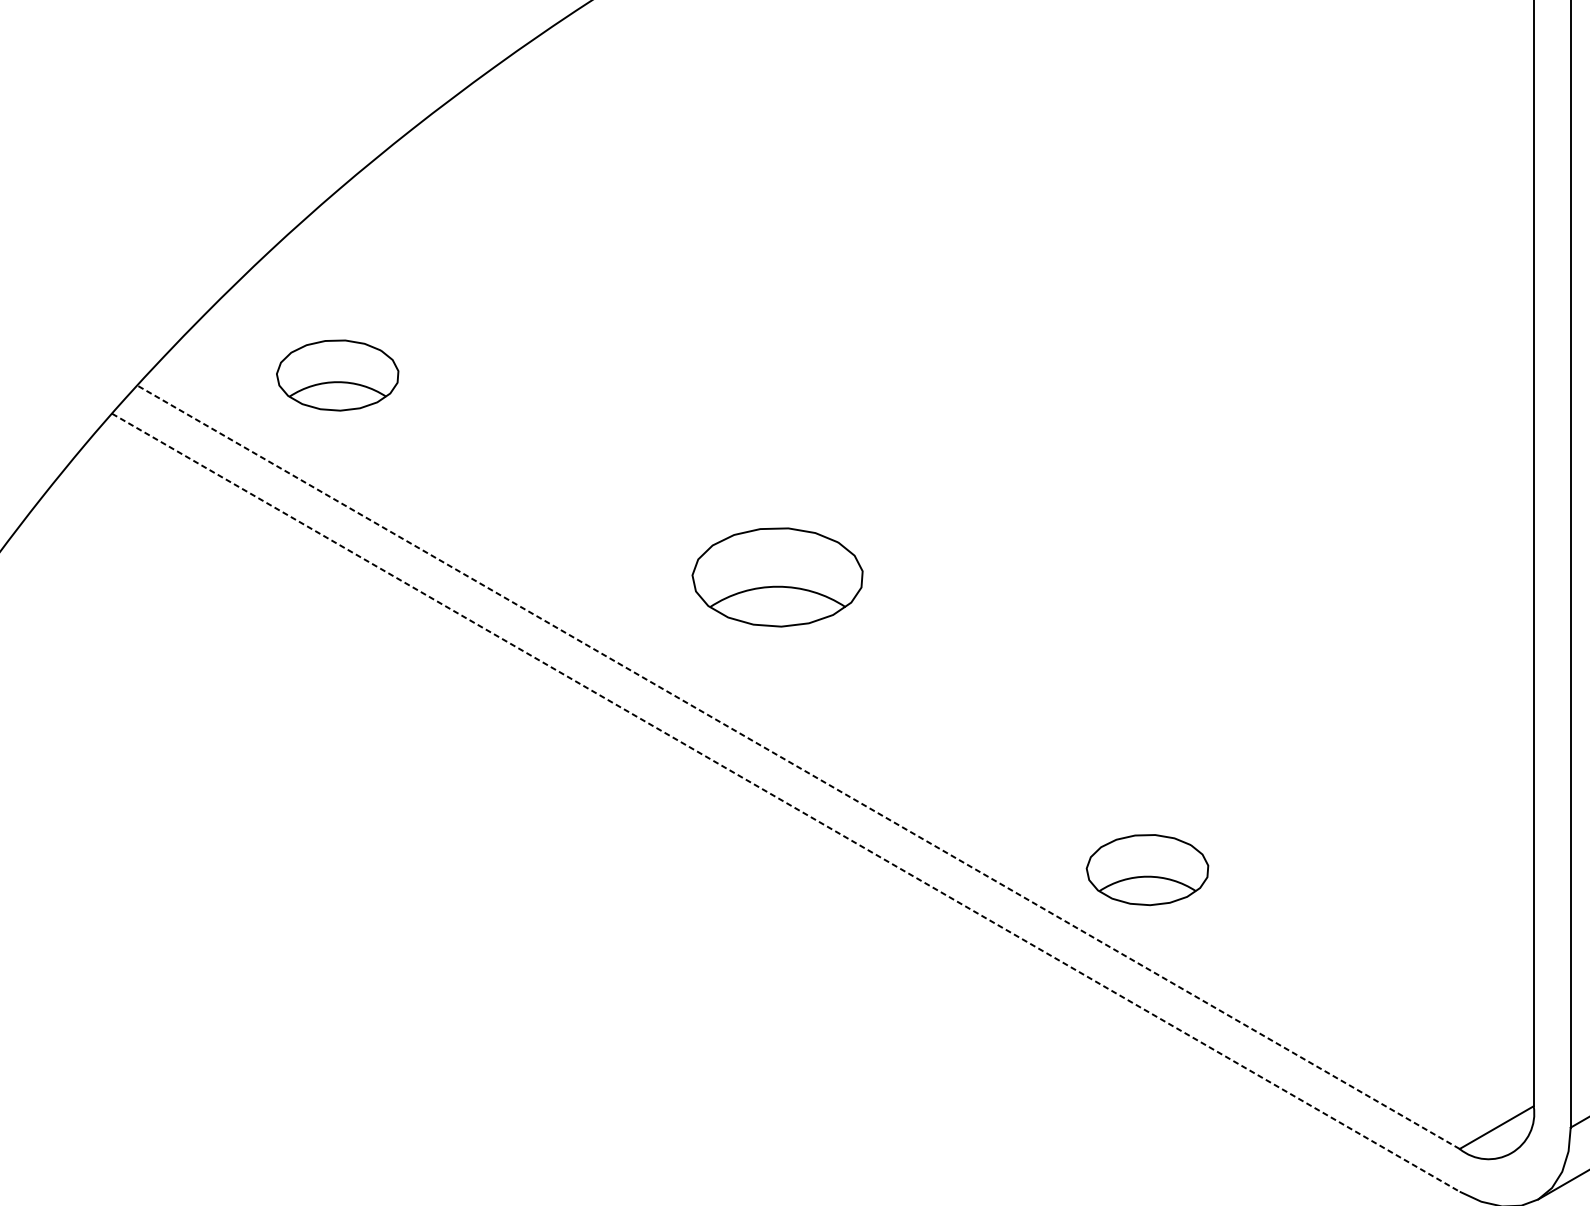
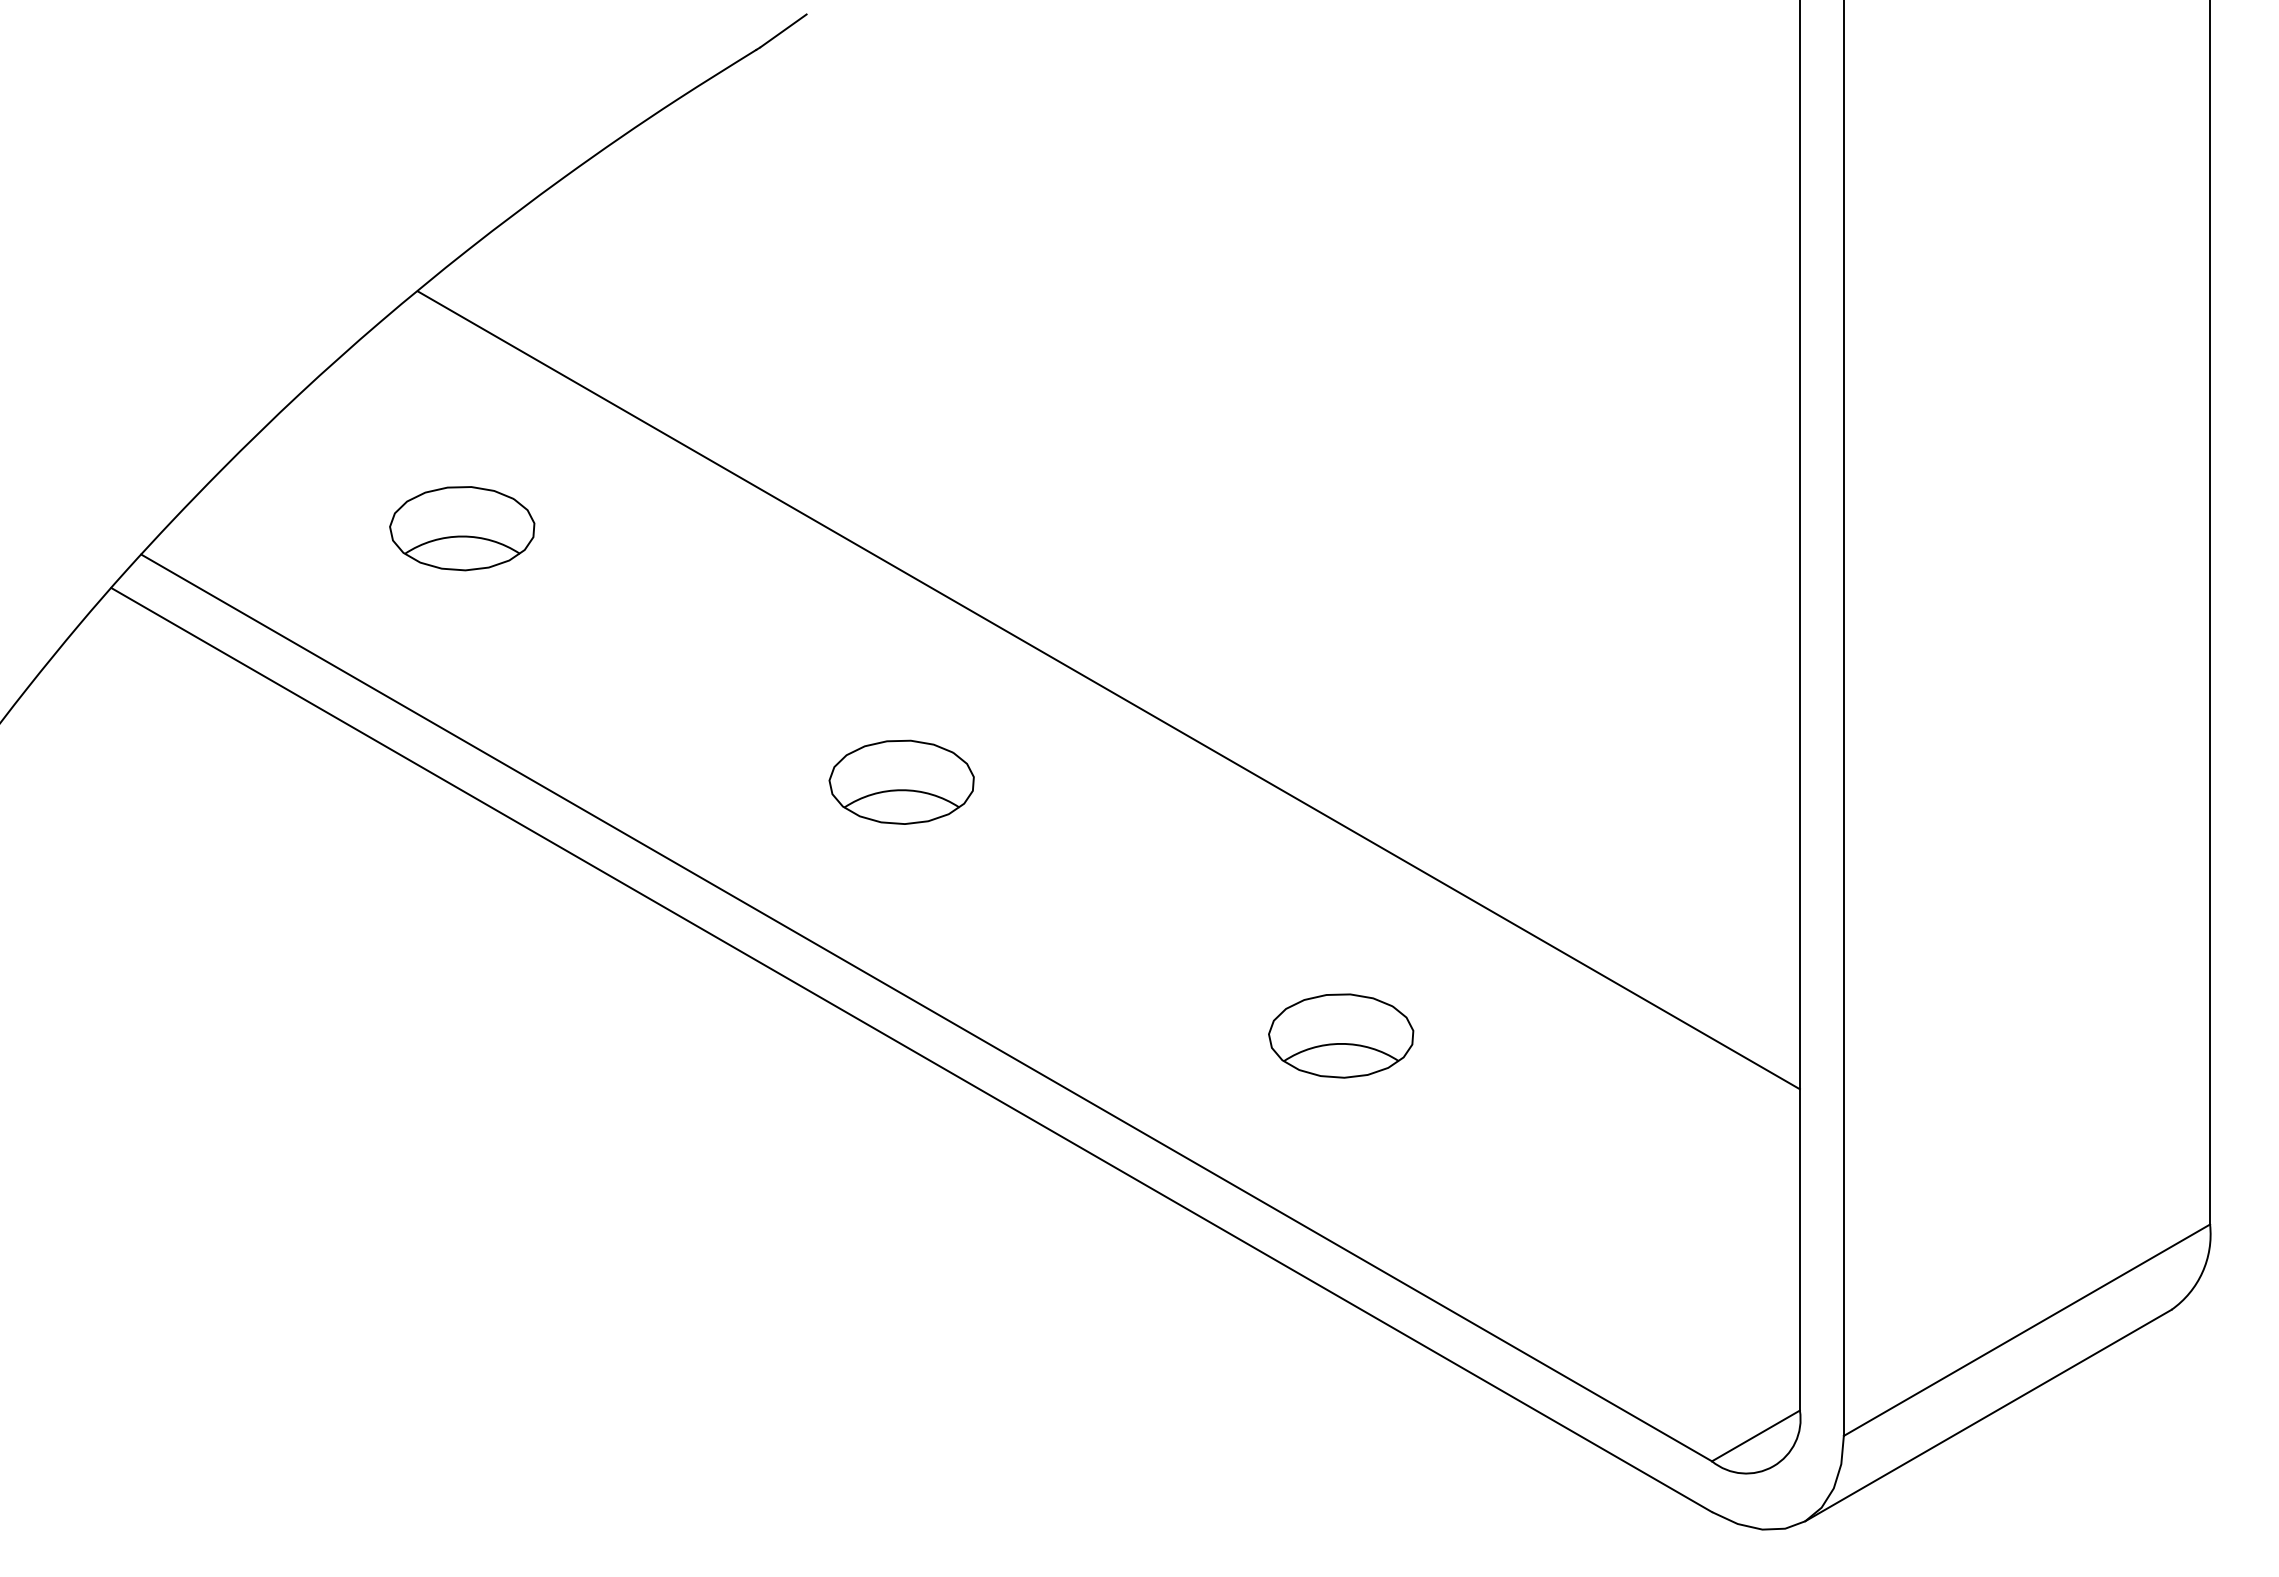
part: (337, 375) -> (462, 528), moved
line: (951, 500) -> (1108, 690), added
part: (777, 576) -> (901, 781), size x0.71
line: (798, 766) -> (926, 1007), dashed -> solid
line: (786, 803) -> (912, 1050), dashed -> solid
part: (1147, 869) -> (1341, 1035), moved

